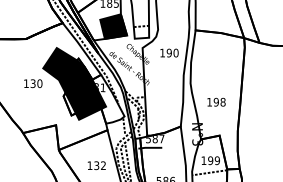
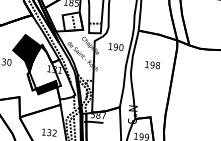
fill: (113, 26) -> (72, 21), removed
fill: (85, 86) -> (45, 68), removed
text: (216, 101) -> (152, 64), moved

